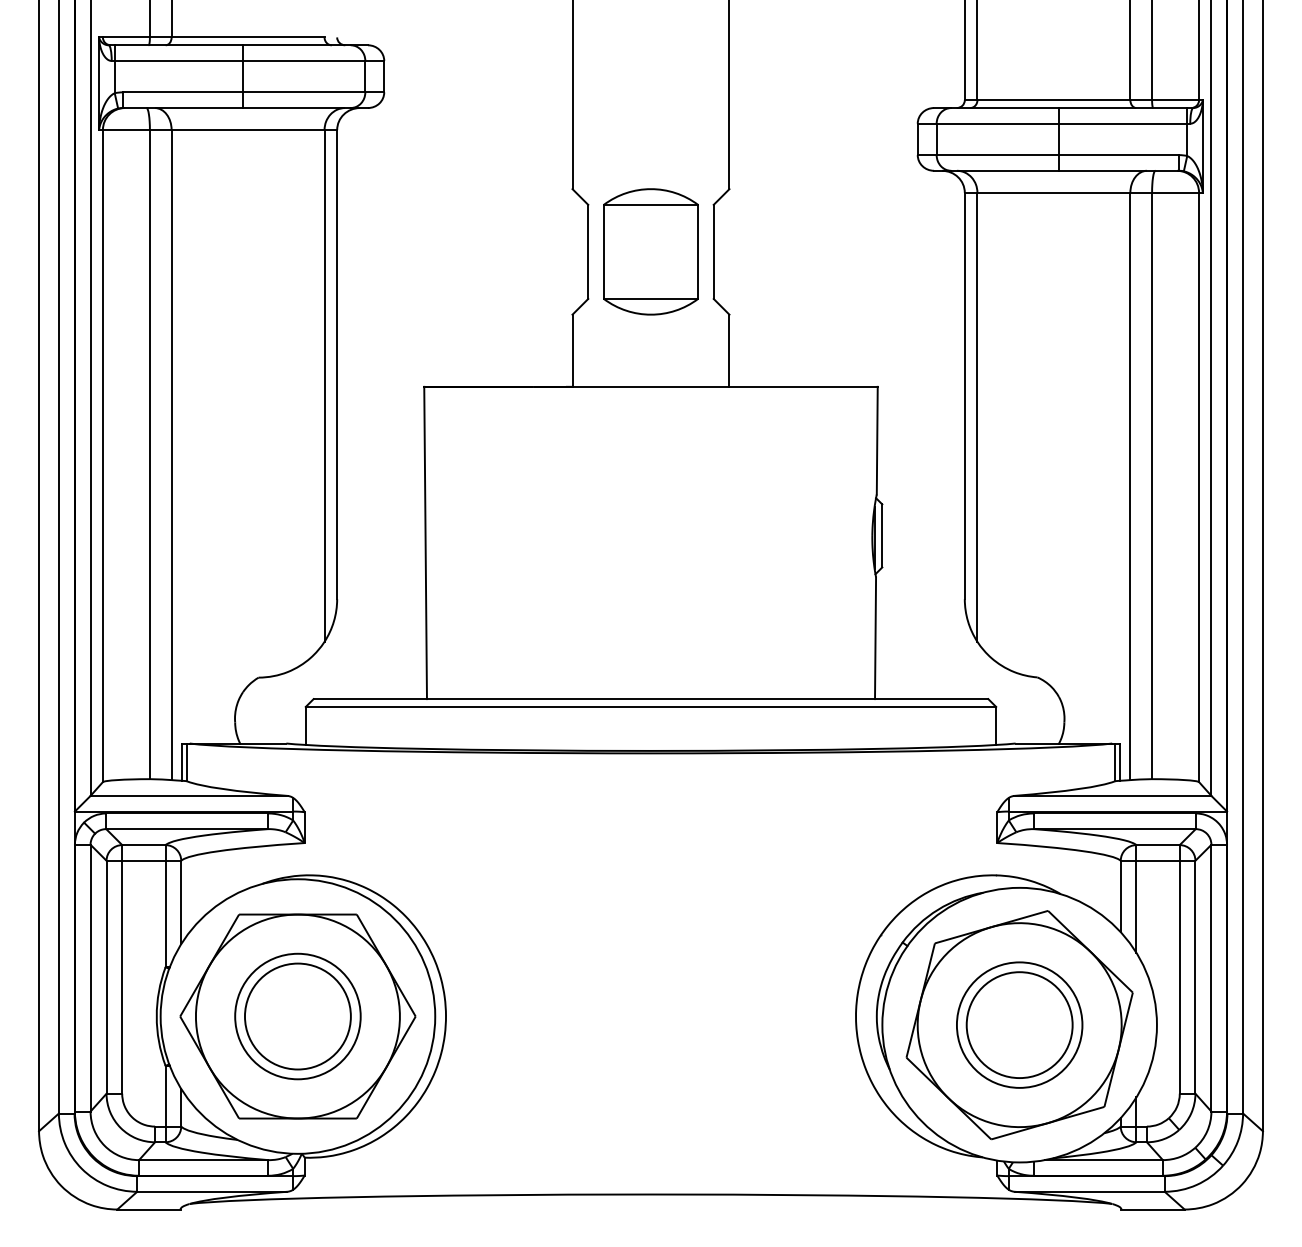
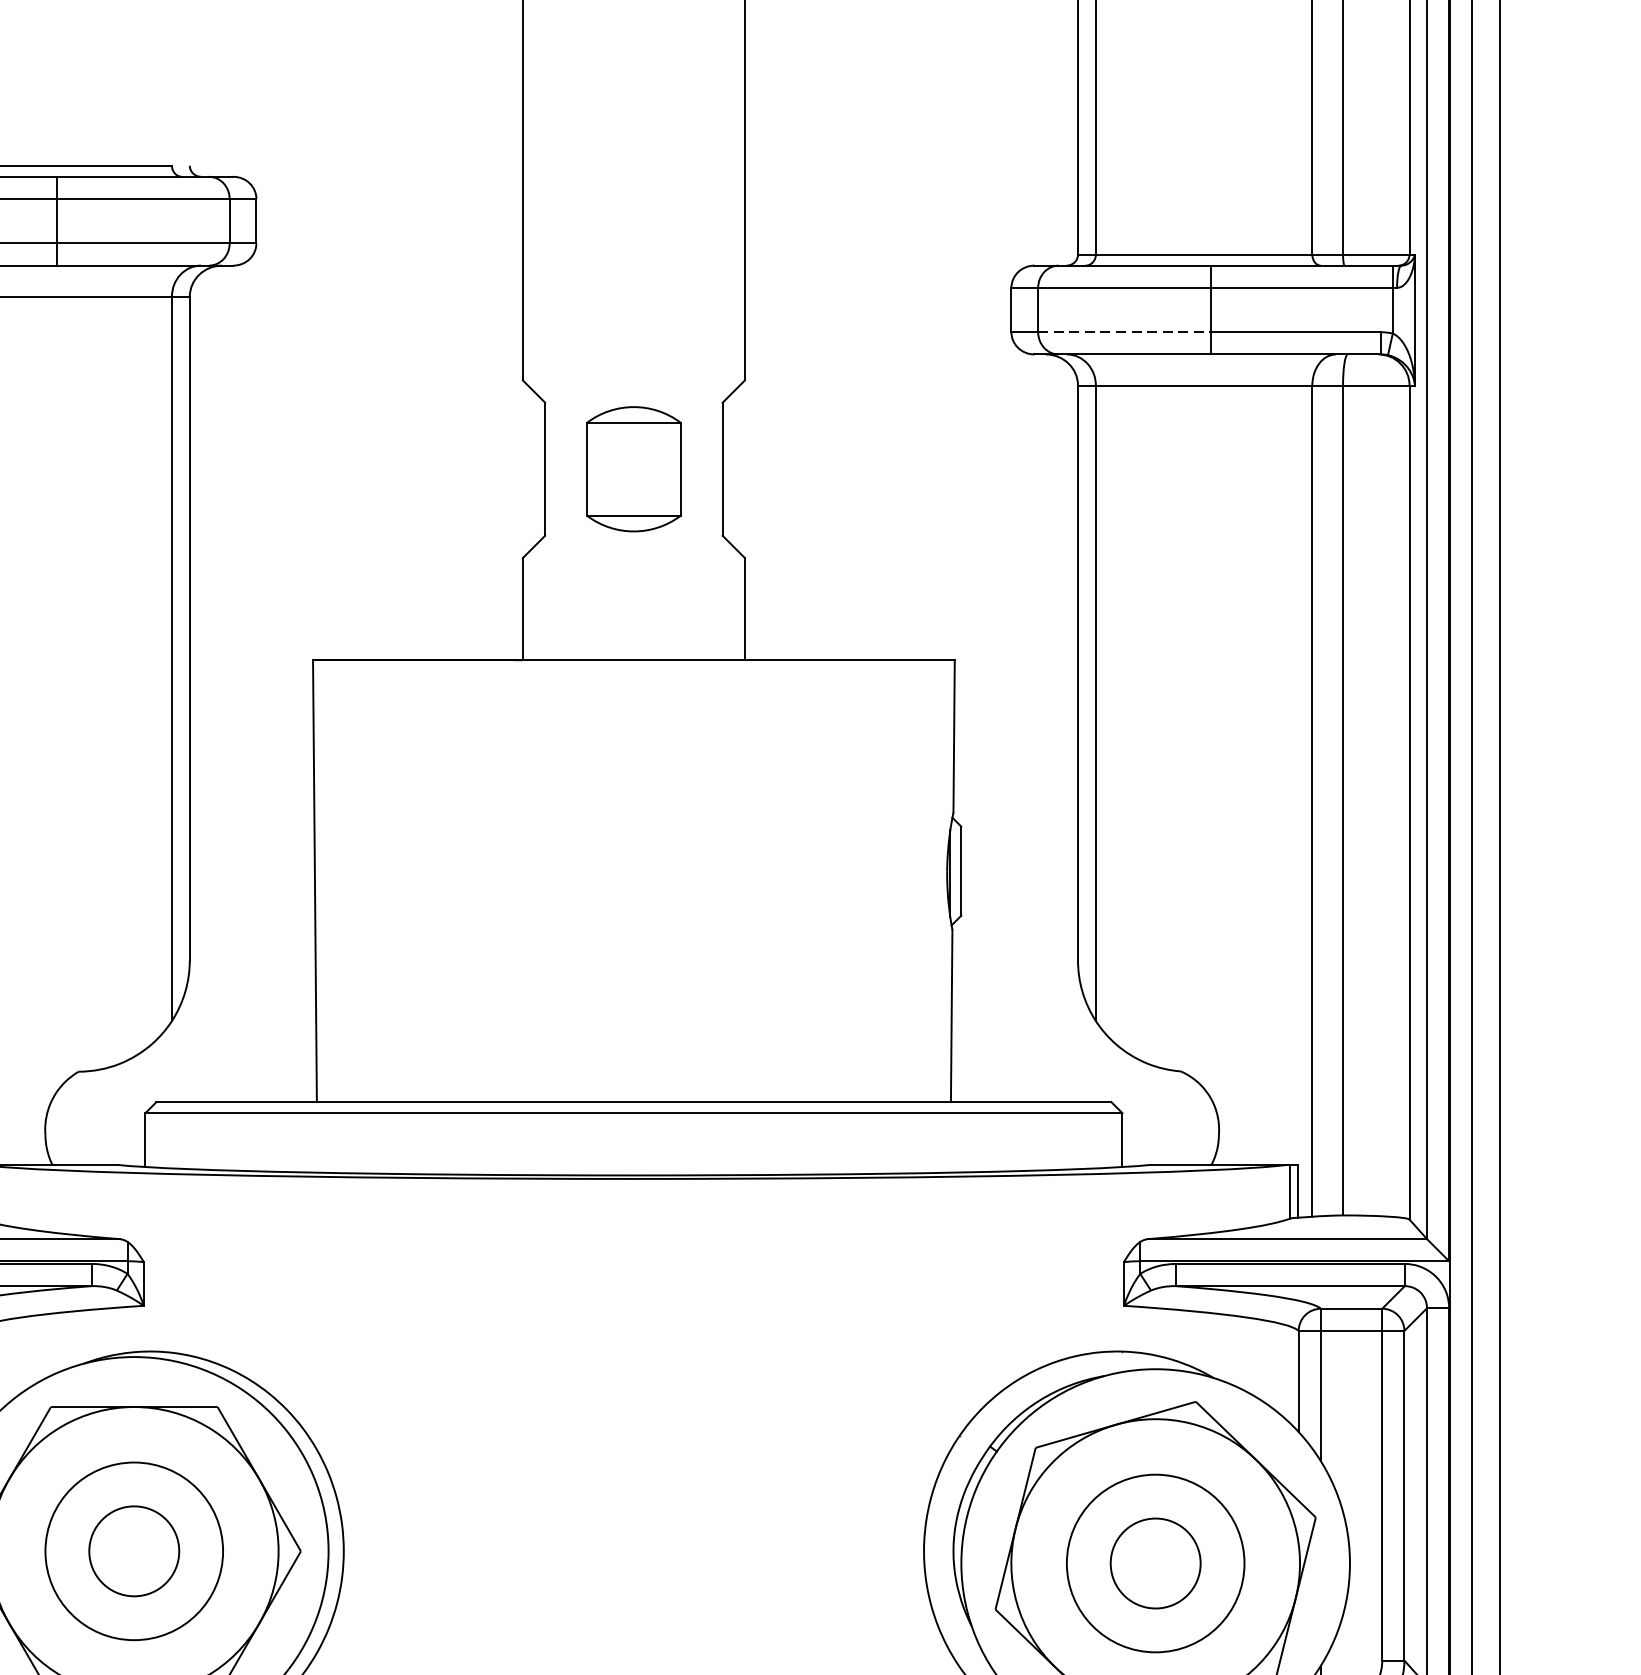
line: (998, 155) -> (1125, 332), solid -> dashed
part: (650, 251) -> (633, 468), size x0.7
circle: (297, 1016) -> (133, 1551), size x0.6
circle: (1019, 1025) -> (1155, 1564), size x0.6

